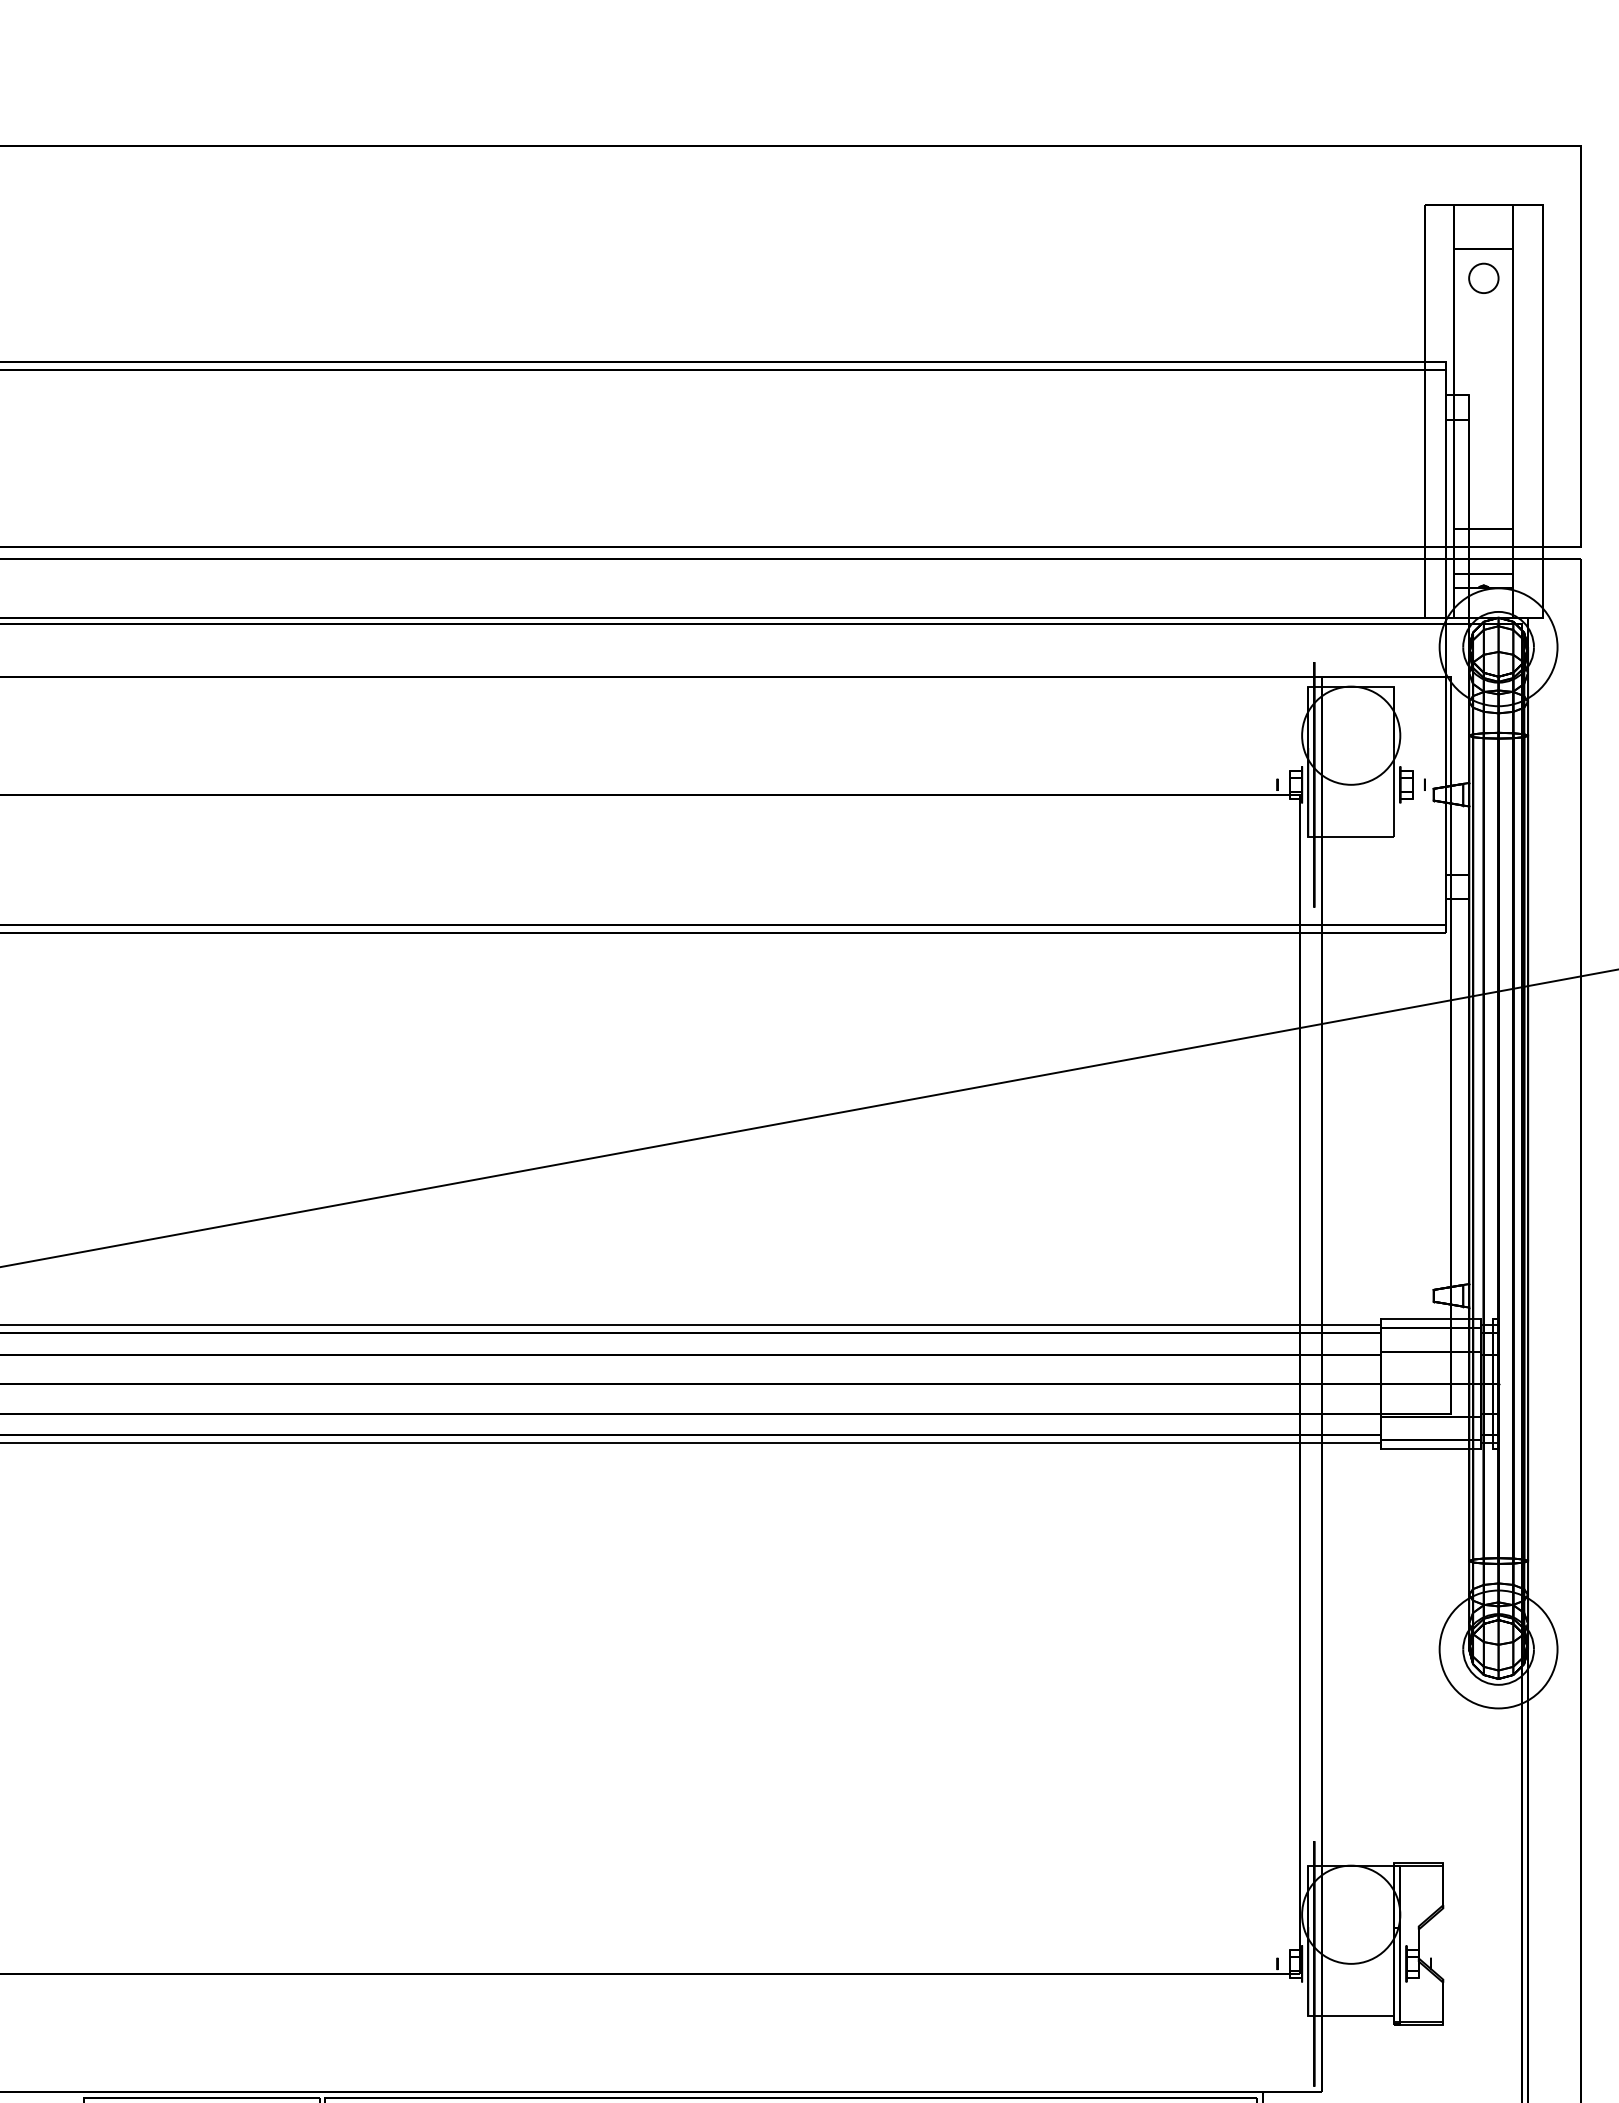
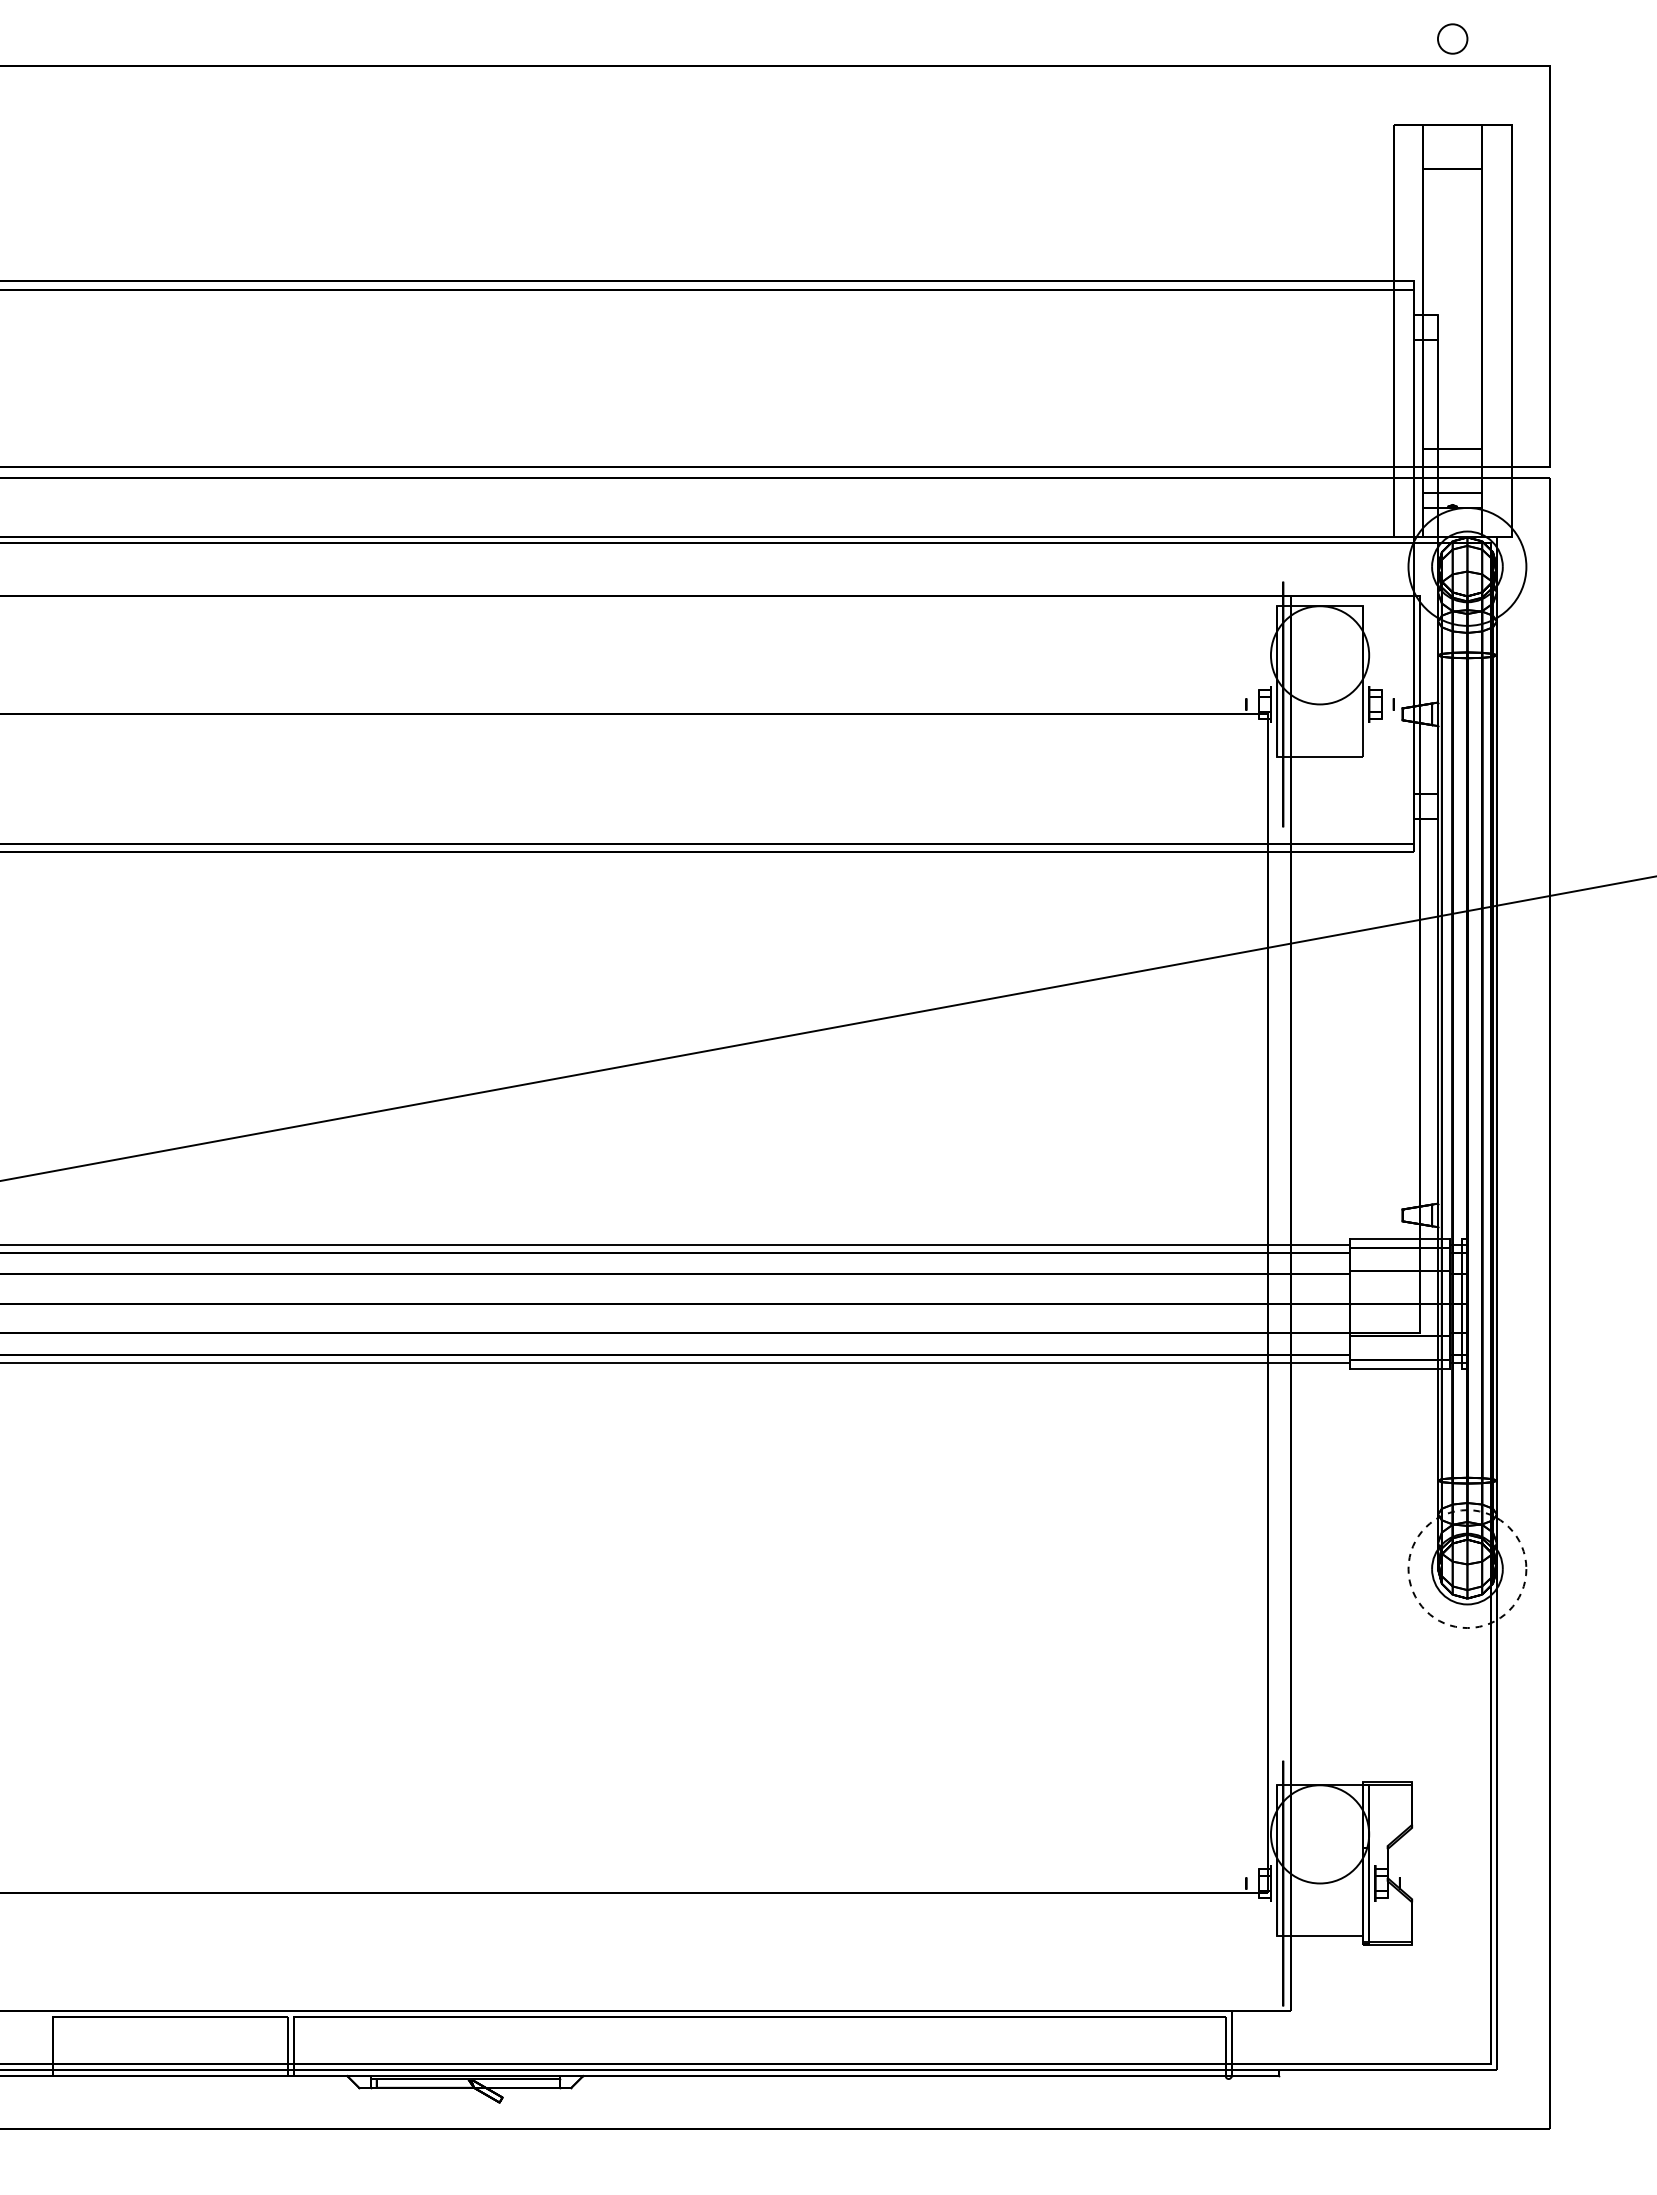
circle: (1483, 277) -> (1452, 38), moved
circle: (1498, 1649) -> (1467, 1569), solid -> dashed

